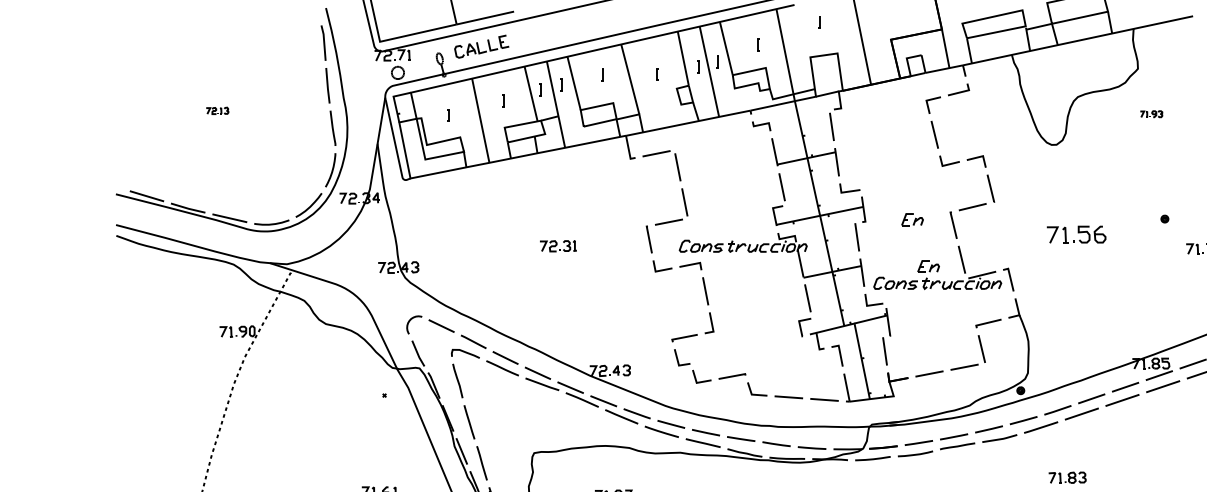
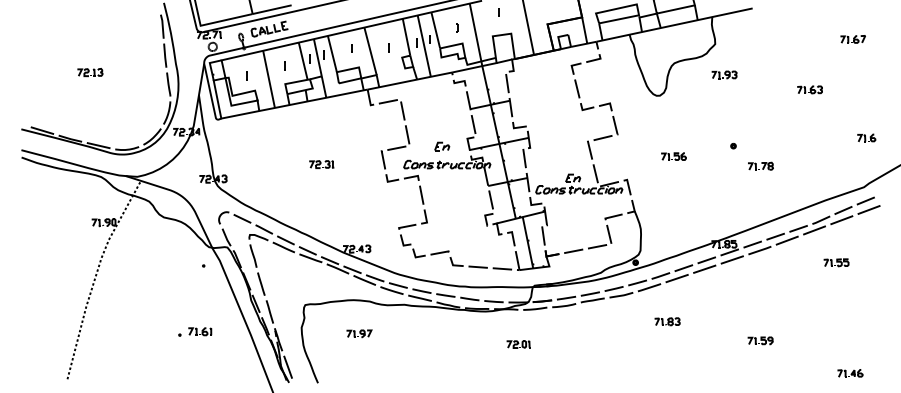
part: (217, 110) -> (90, 72), size x1.67
part: (1151, 113) -> (724, 74), size x1.67
part: (913, 219) -> (442, 146), moved
part: (1076, 234) -> (673, 156), size x0.62

